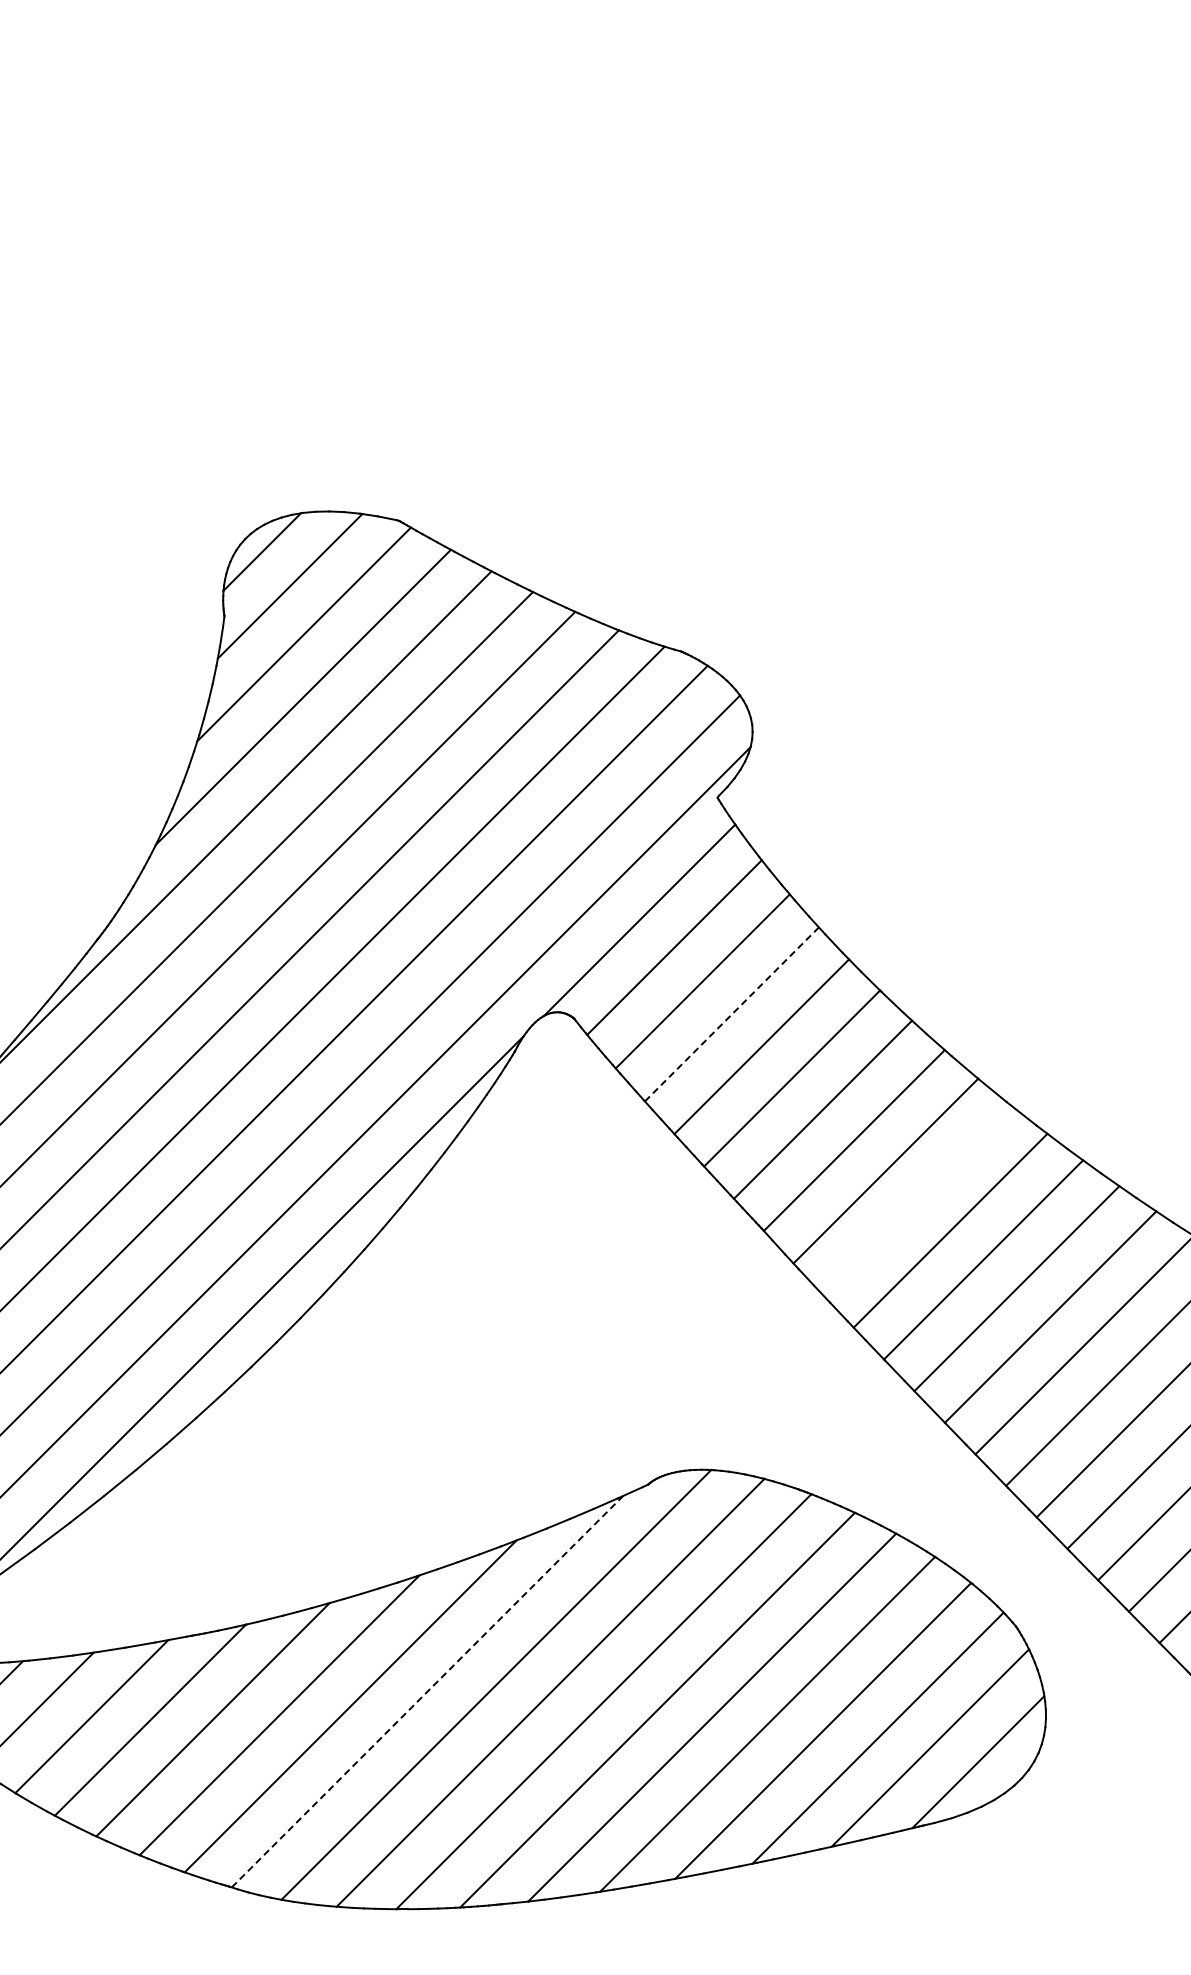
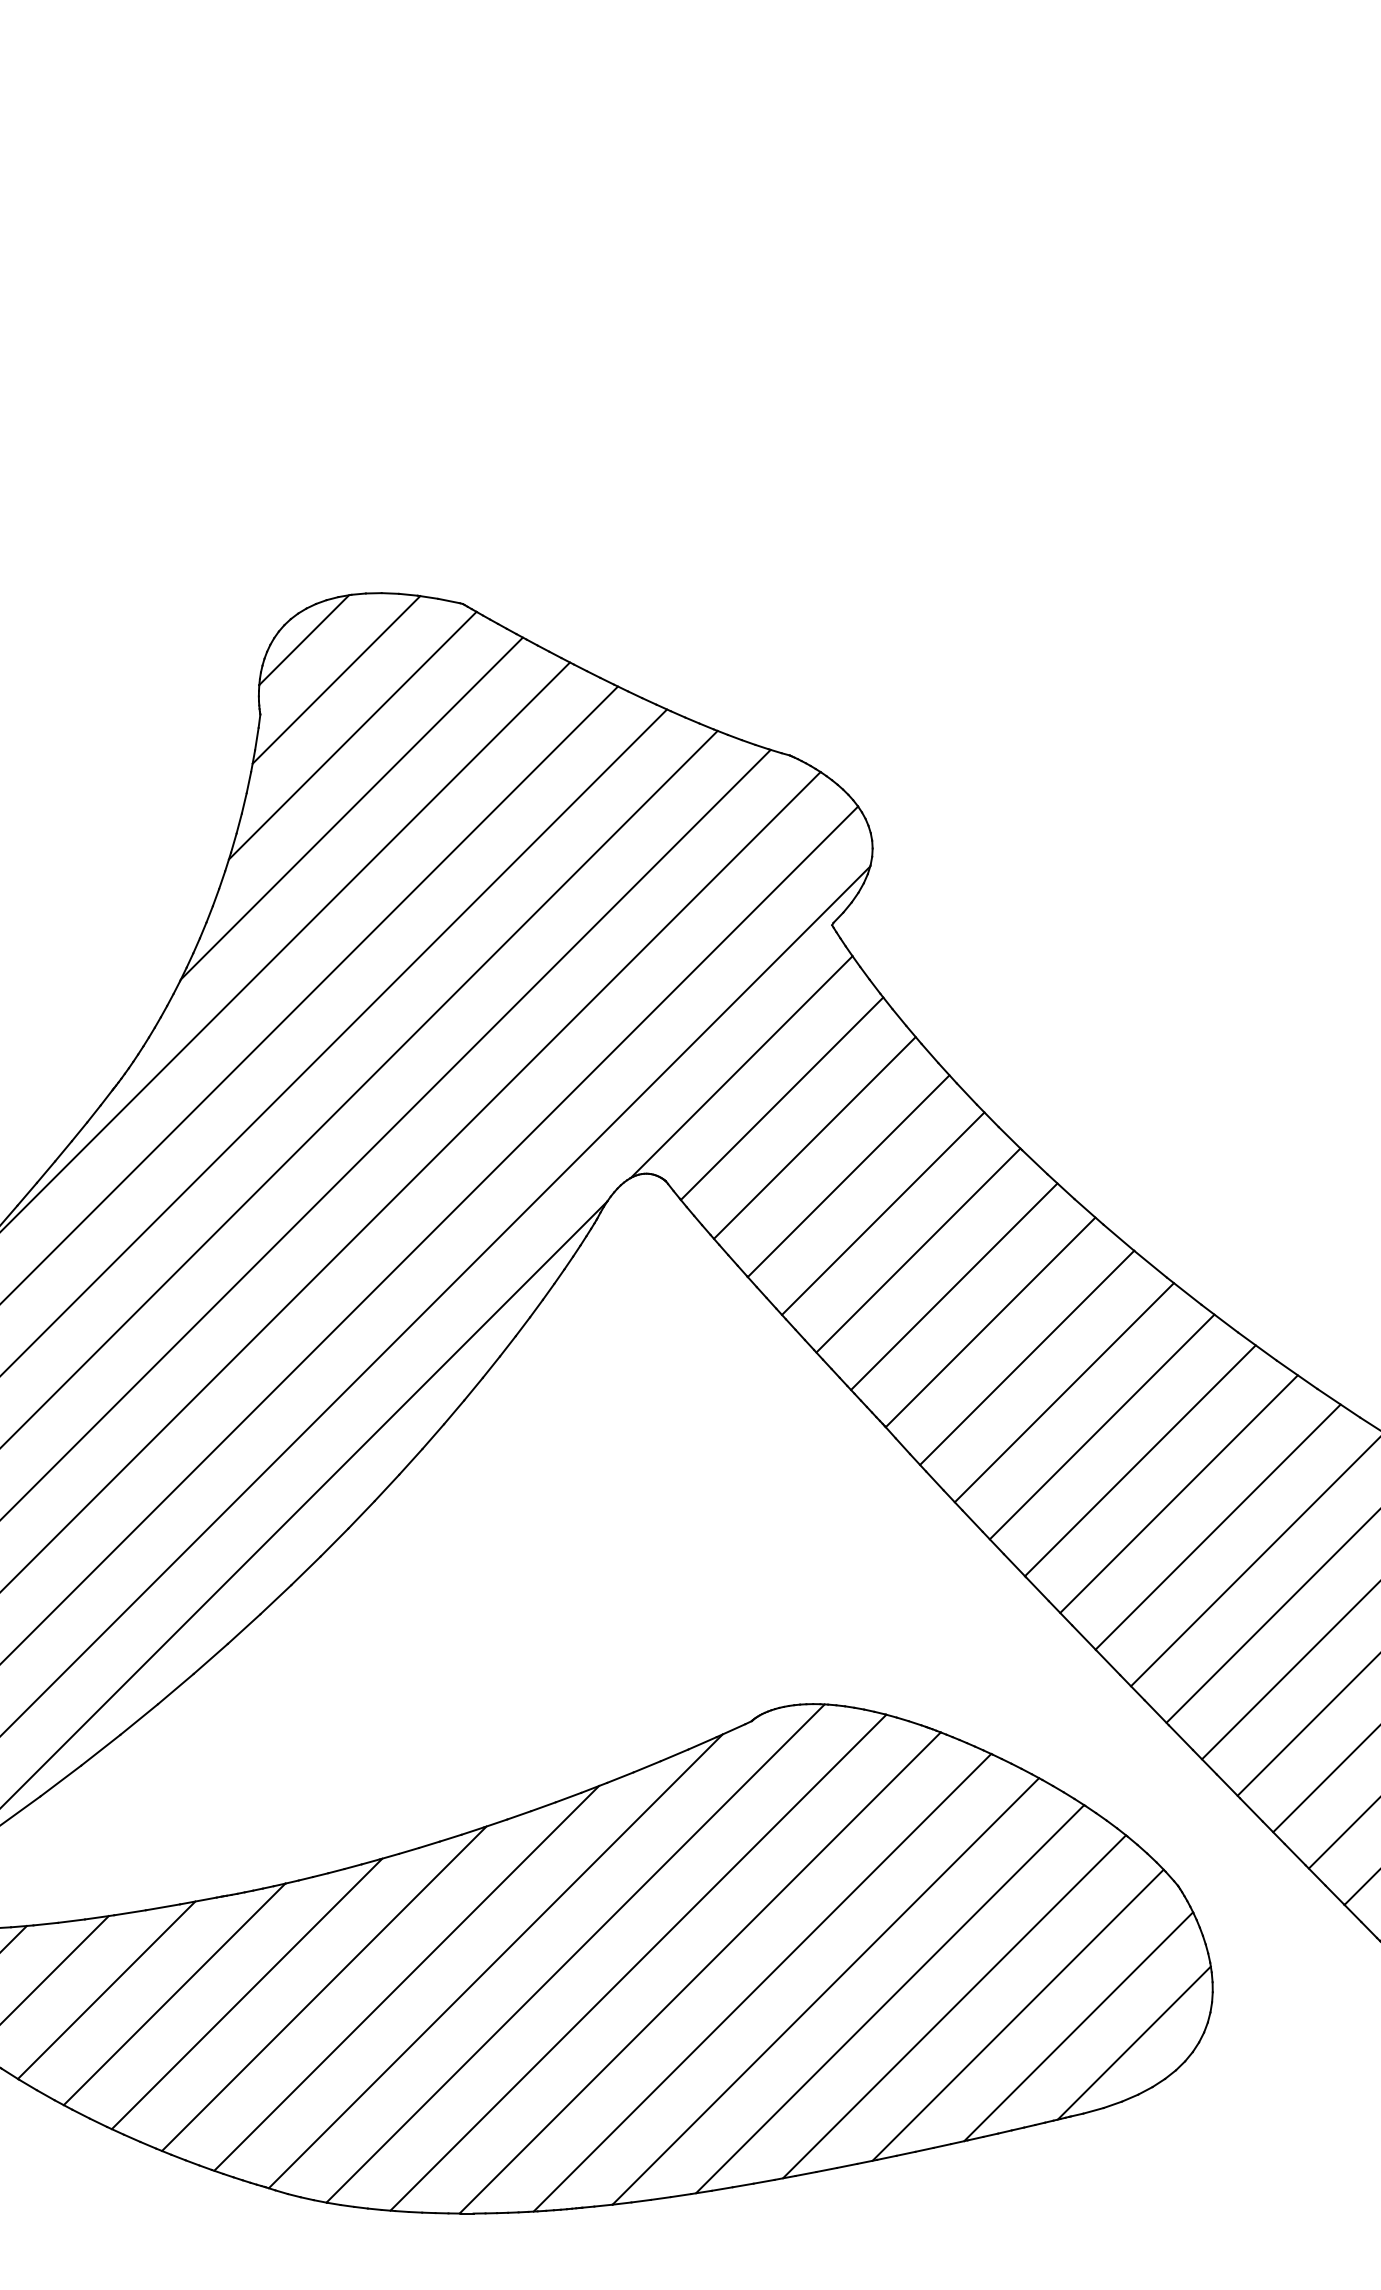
line: (732, 1014) -> (849, 1176), dashed -> solid
line: (917, 1200) -> (1063, 1391), added
line: (427, 1691) -> (495, 1961), dashed -> solid

